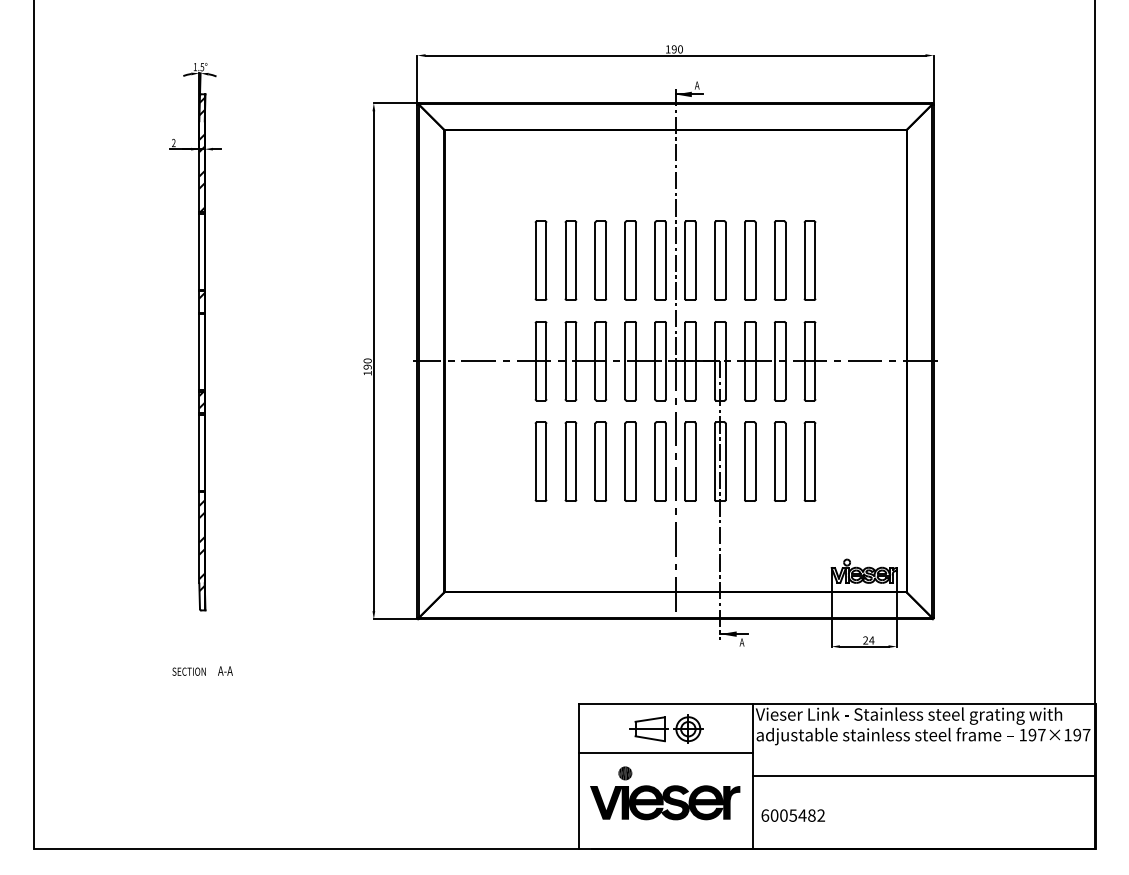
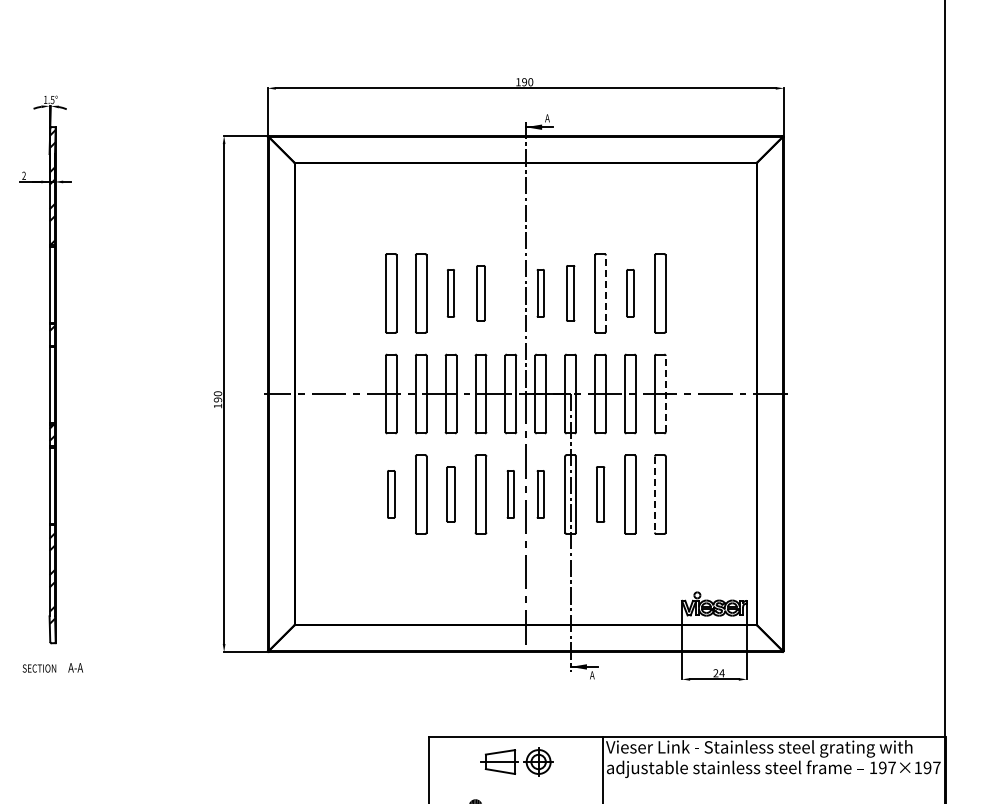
part: (600, 260) -> (450, 293), size x0.6
part: (630, 260) -> (480, 293), size x0.7
part: (660, 260) -> (510, 293), removed
part: (690, 260) -> (540, 293), size x0.6
part: (720, 260) -> (570, 293), size x0.7
line: (755, 260) -> (605, 293), solid -> dashed
part: (780, 260) -> (630, 293), size x0.6
line: (815, 360) -> (665, 393), solid -> dashed
part: (540, 461) -> (390, 494), size x0.6
part: (600, 461) -> (450, 494), size x0.7
part: (660, 461) -> (510, 494), size x0.6
part: (690, 461) -> (540, 494), size x0.6
part: (750, 461) -> (600, 494), size x0.7
line: (804, 462) -> (654, 495), solid -> dashed
text: (202, 670) -> (52, 667), moved
line: (665, 752) -> (515, 785), removed

